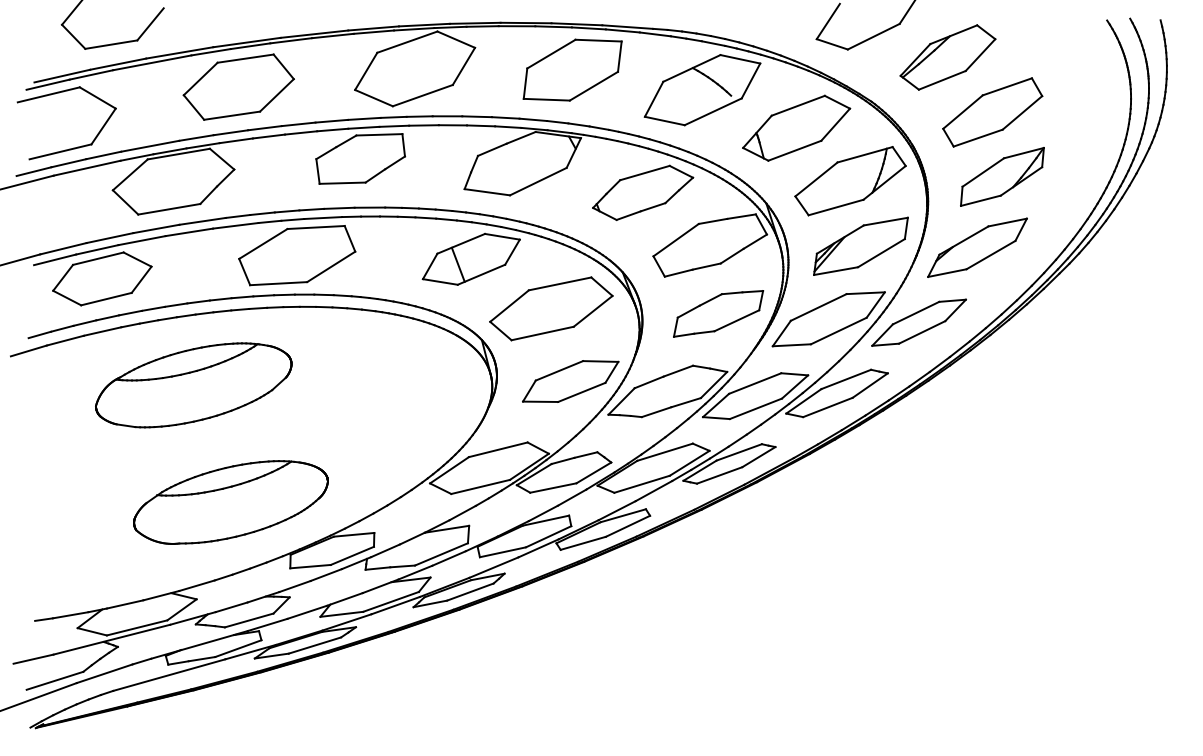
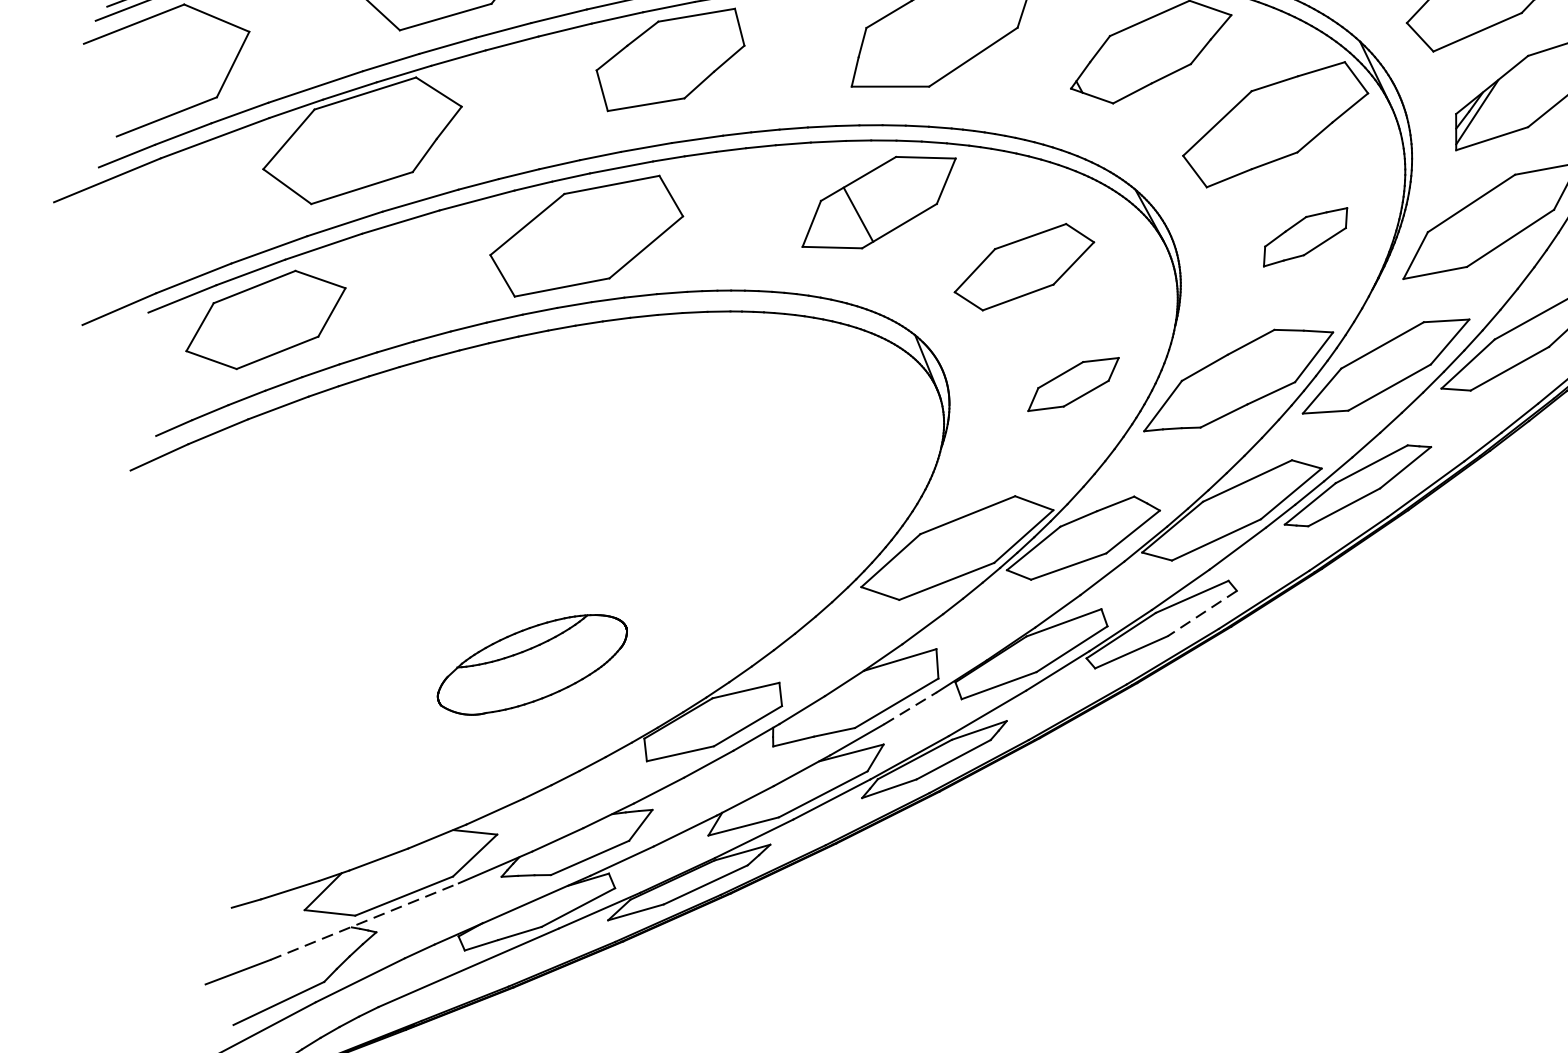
part: (551, 308) -> (1024, 266), size x0.7
part: (718, 313) -> (1305, 236), size x0.6
part: (570, 381) -> (1072, 384), size x0.6
part: (193, 385) -> (442, 477), removed
part: (230, 502) -> (531, 664), size x0.6
line: (627, 526) -> (1201, 613), solid -> dashed
line: (449, 558) -> (911, 708), solid -> dashed
line: (112, 639) -> (365, 921), solid -> dashed

